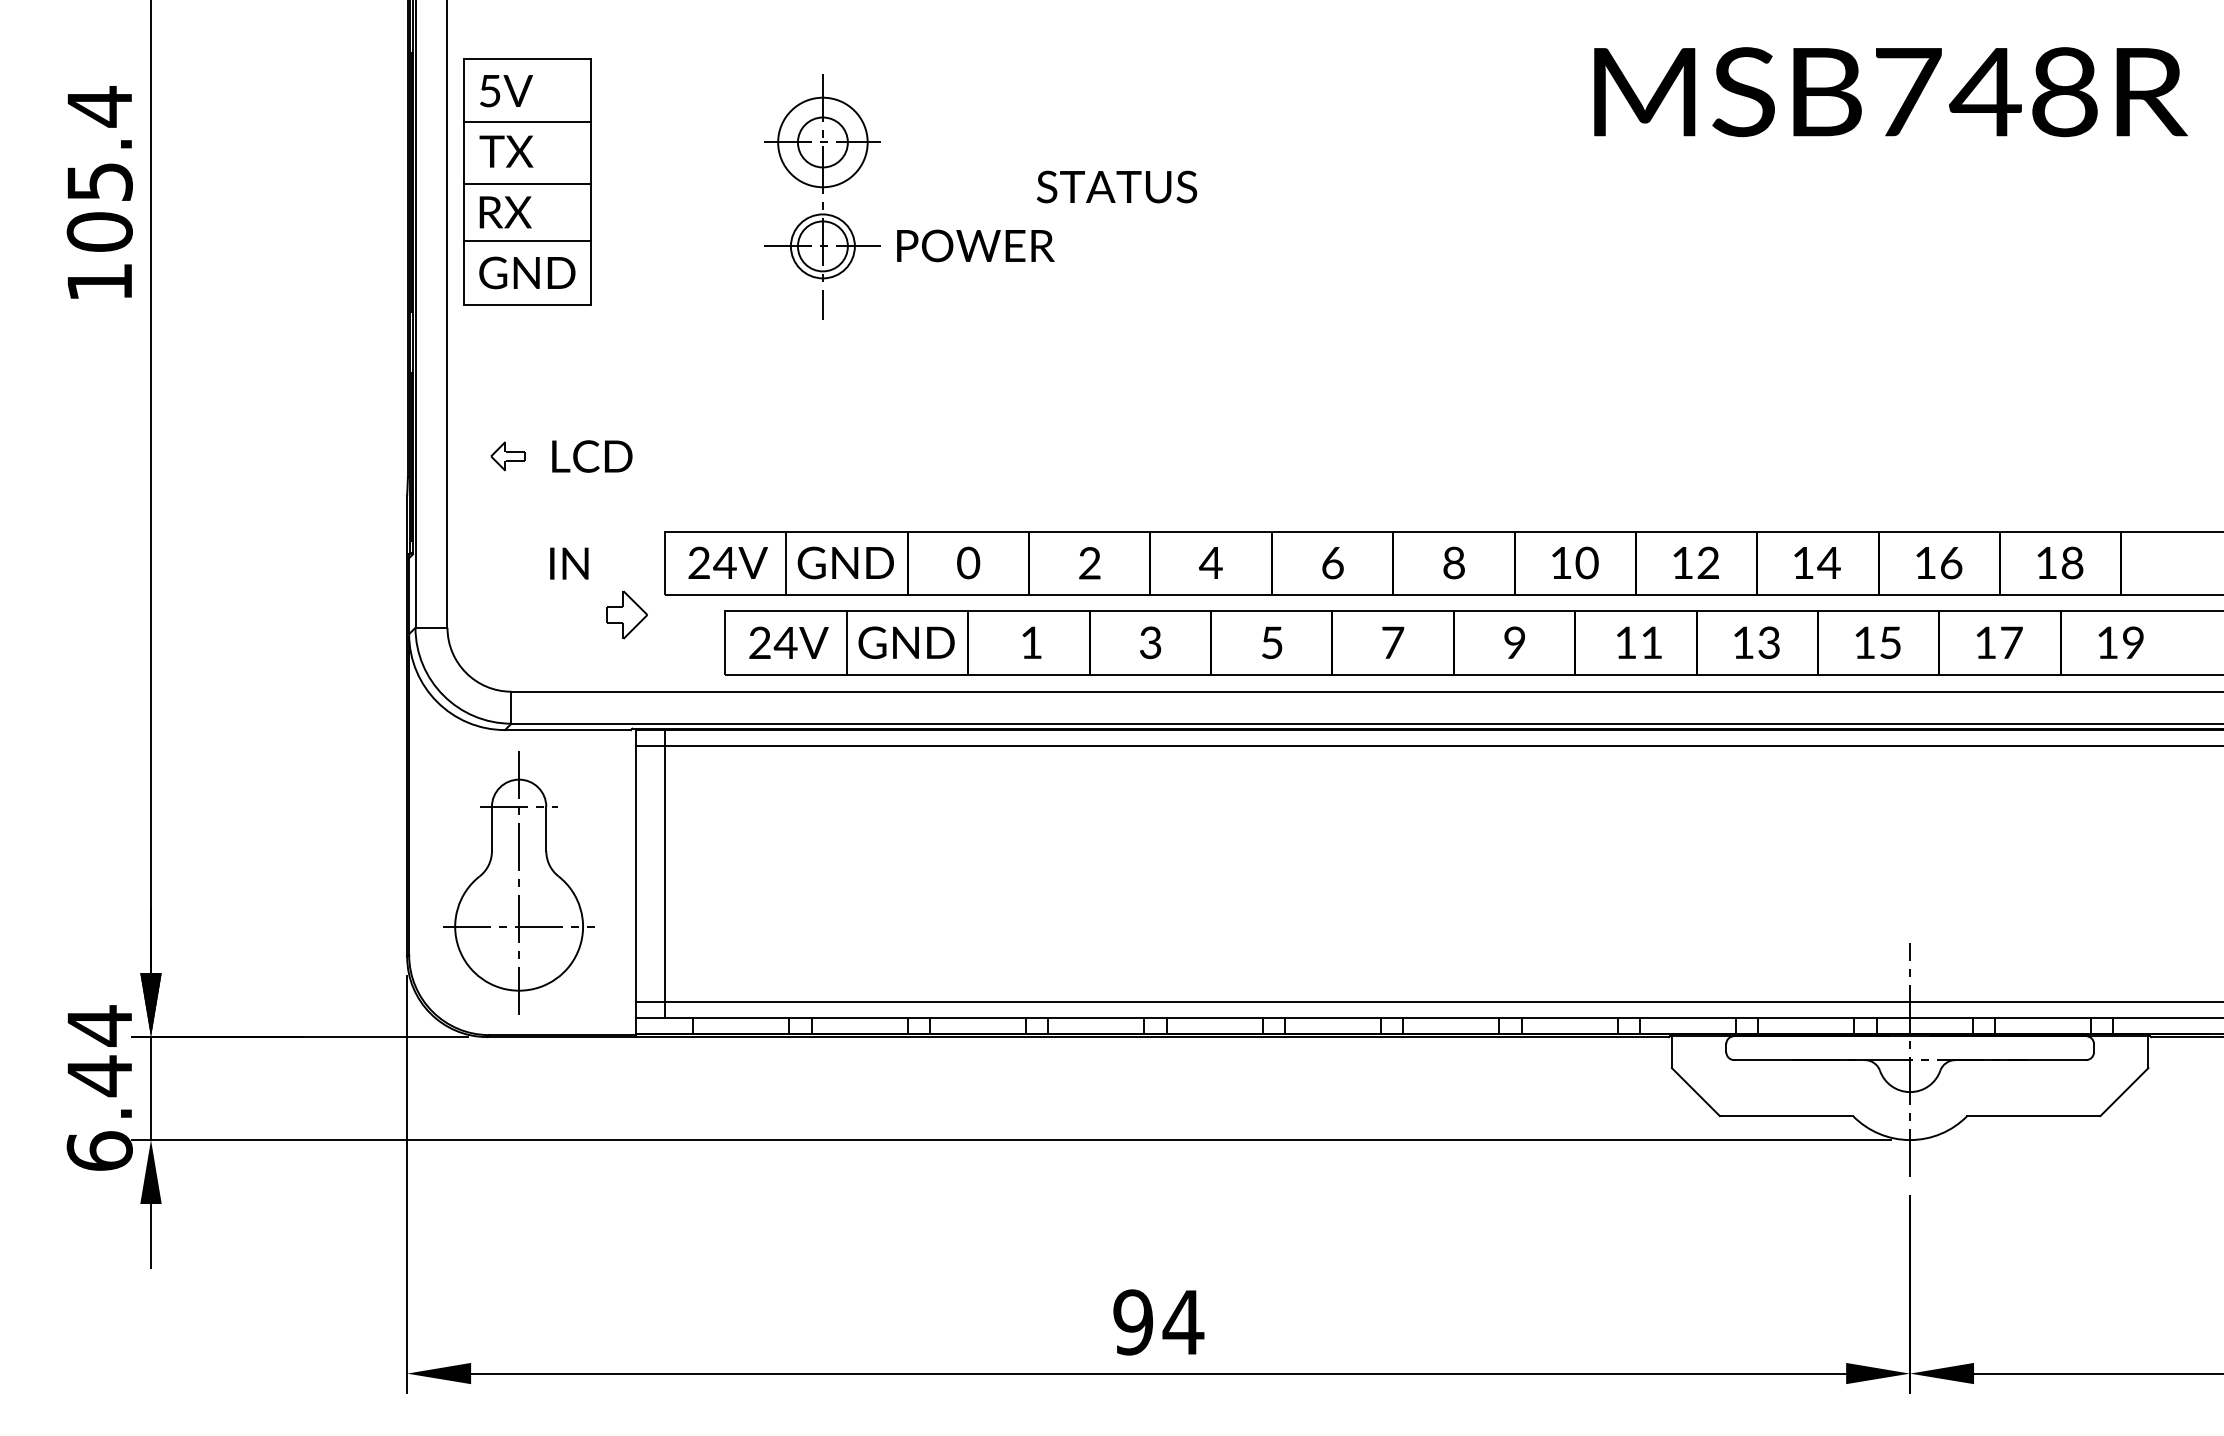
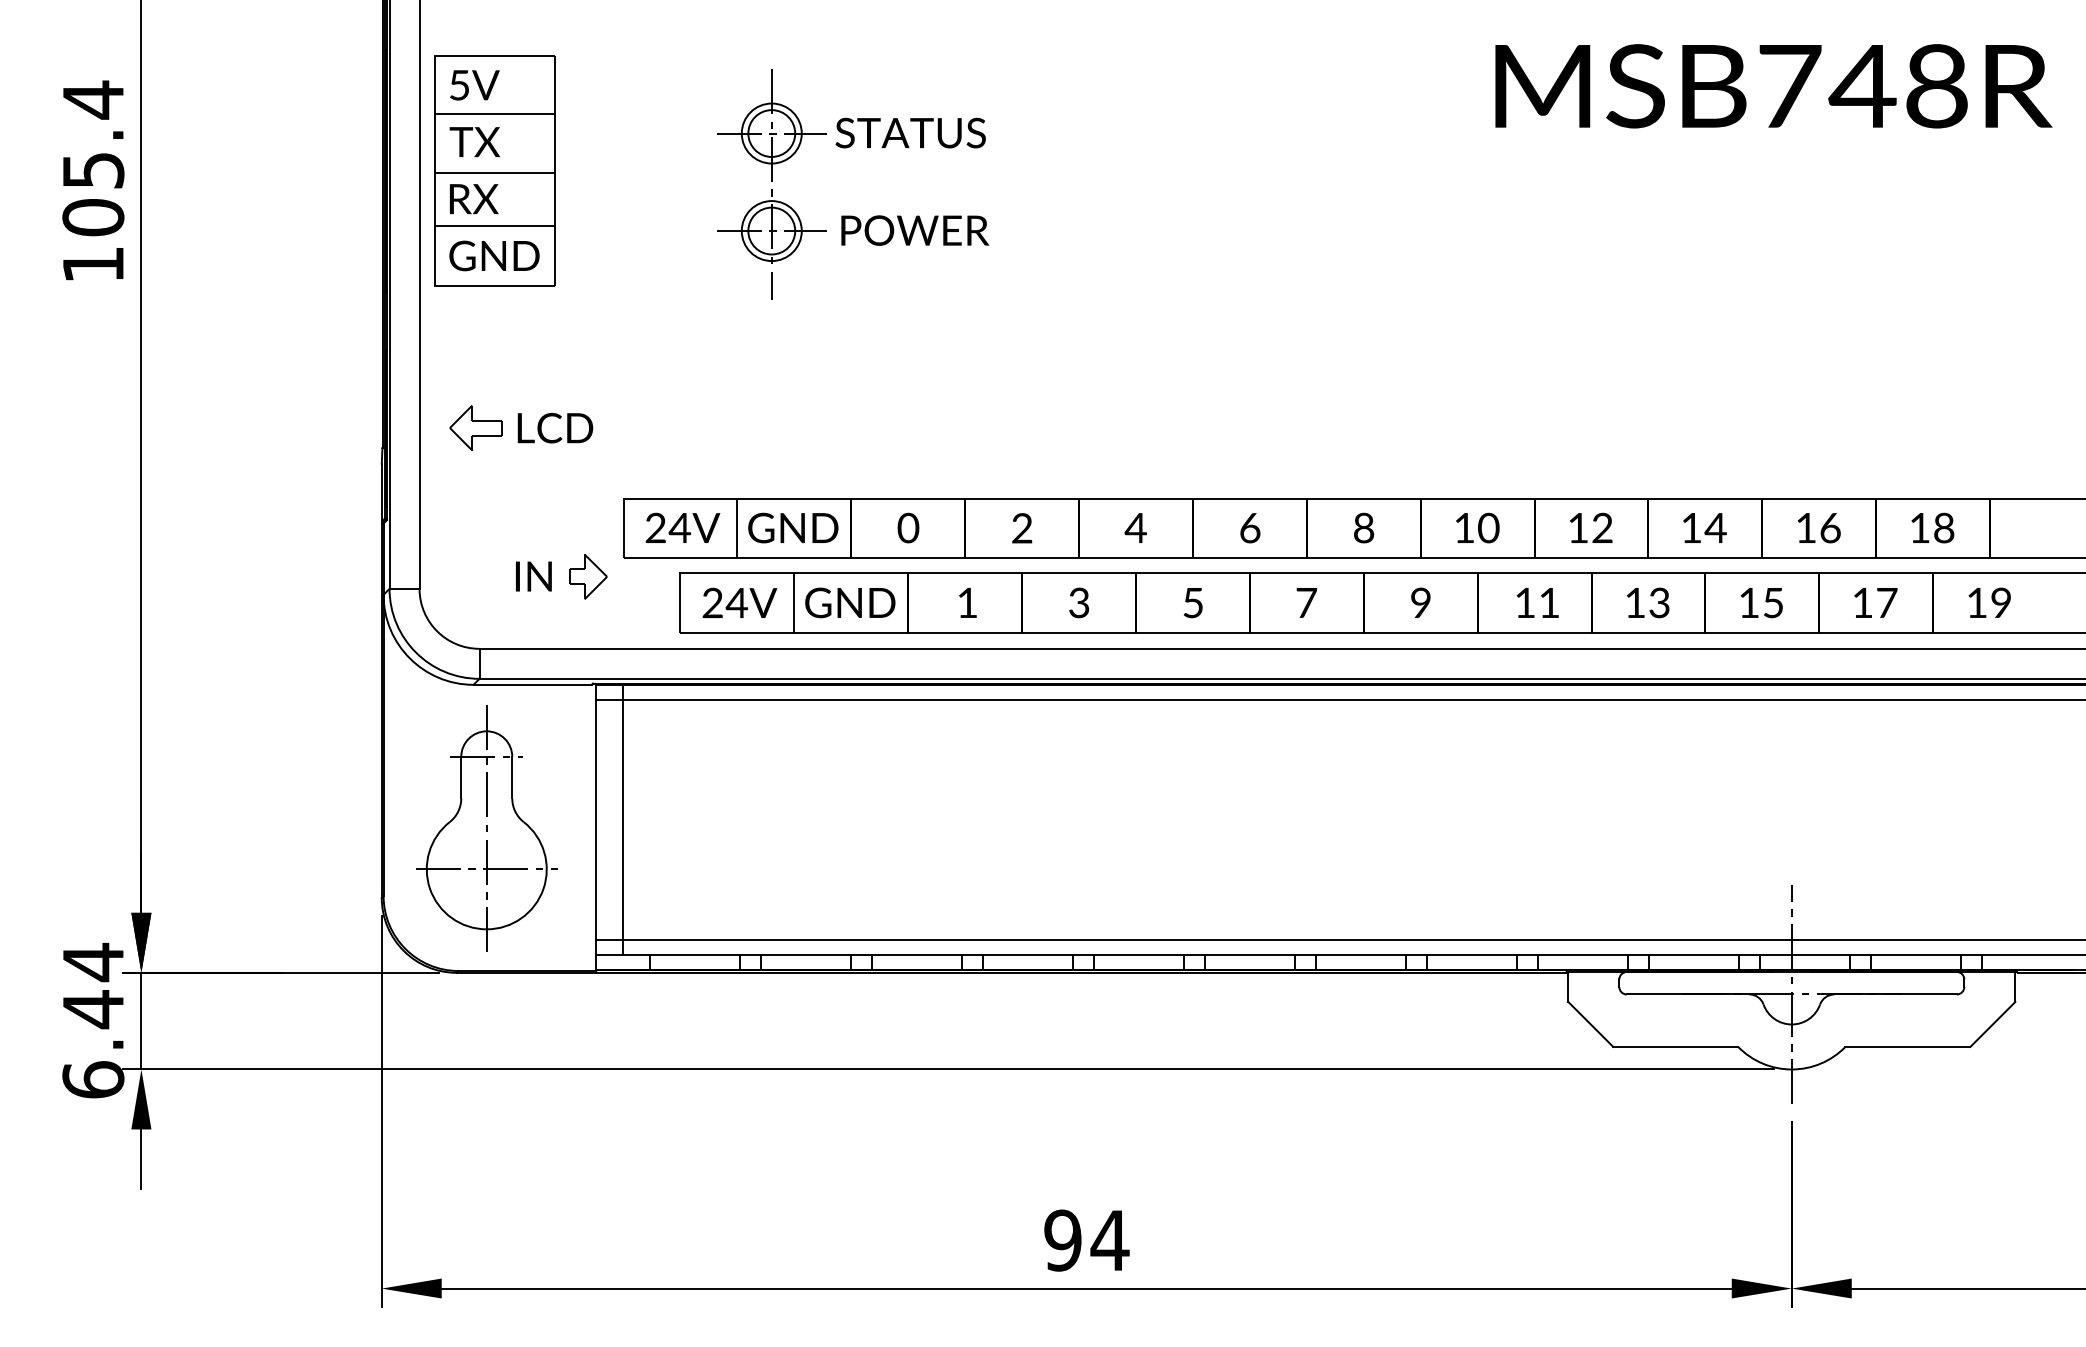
circle: (822, 142) -> (771, 133), size x0.71
text: (1117, 186) -> (911, 132), moved
part: (507, 456) -> (475, 428), size x1.67
text: (569, 563) -> (534, 576), moved

